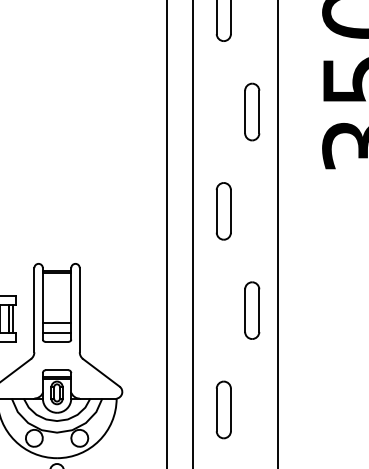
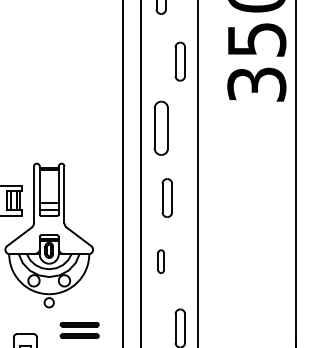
part: (222, 211) -> (160, 128), size x1.4
part: (250, 309) -> (166, 197), moved
part: (222, 409) -> (160, 261), size x0.6

